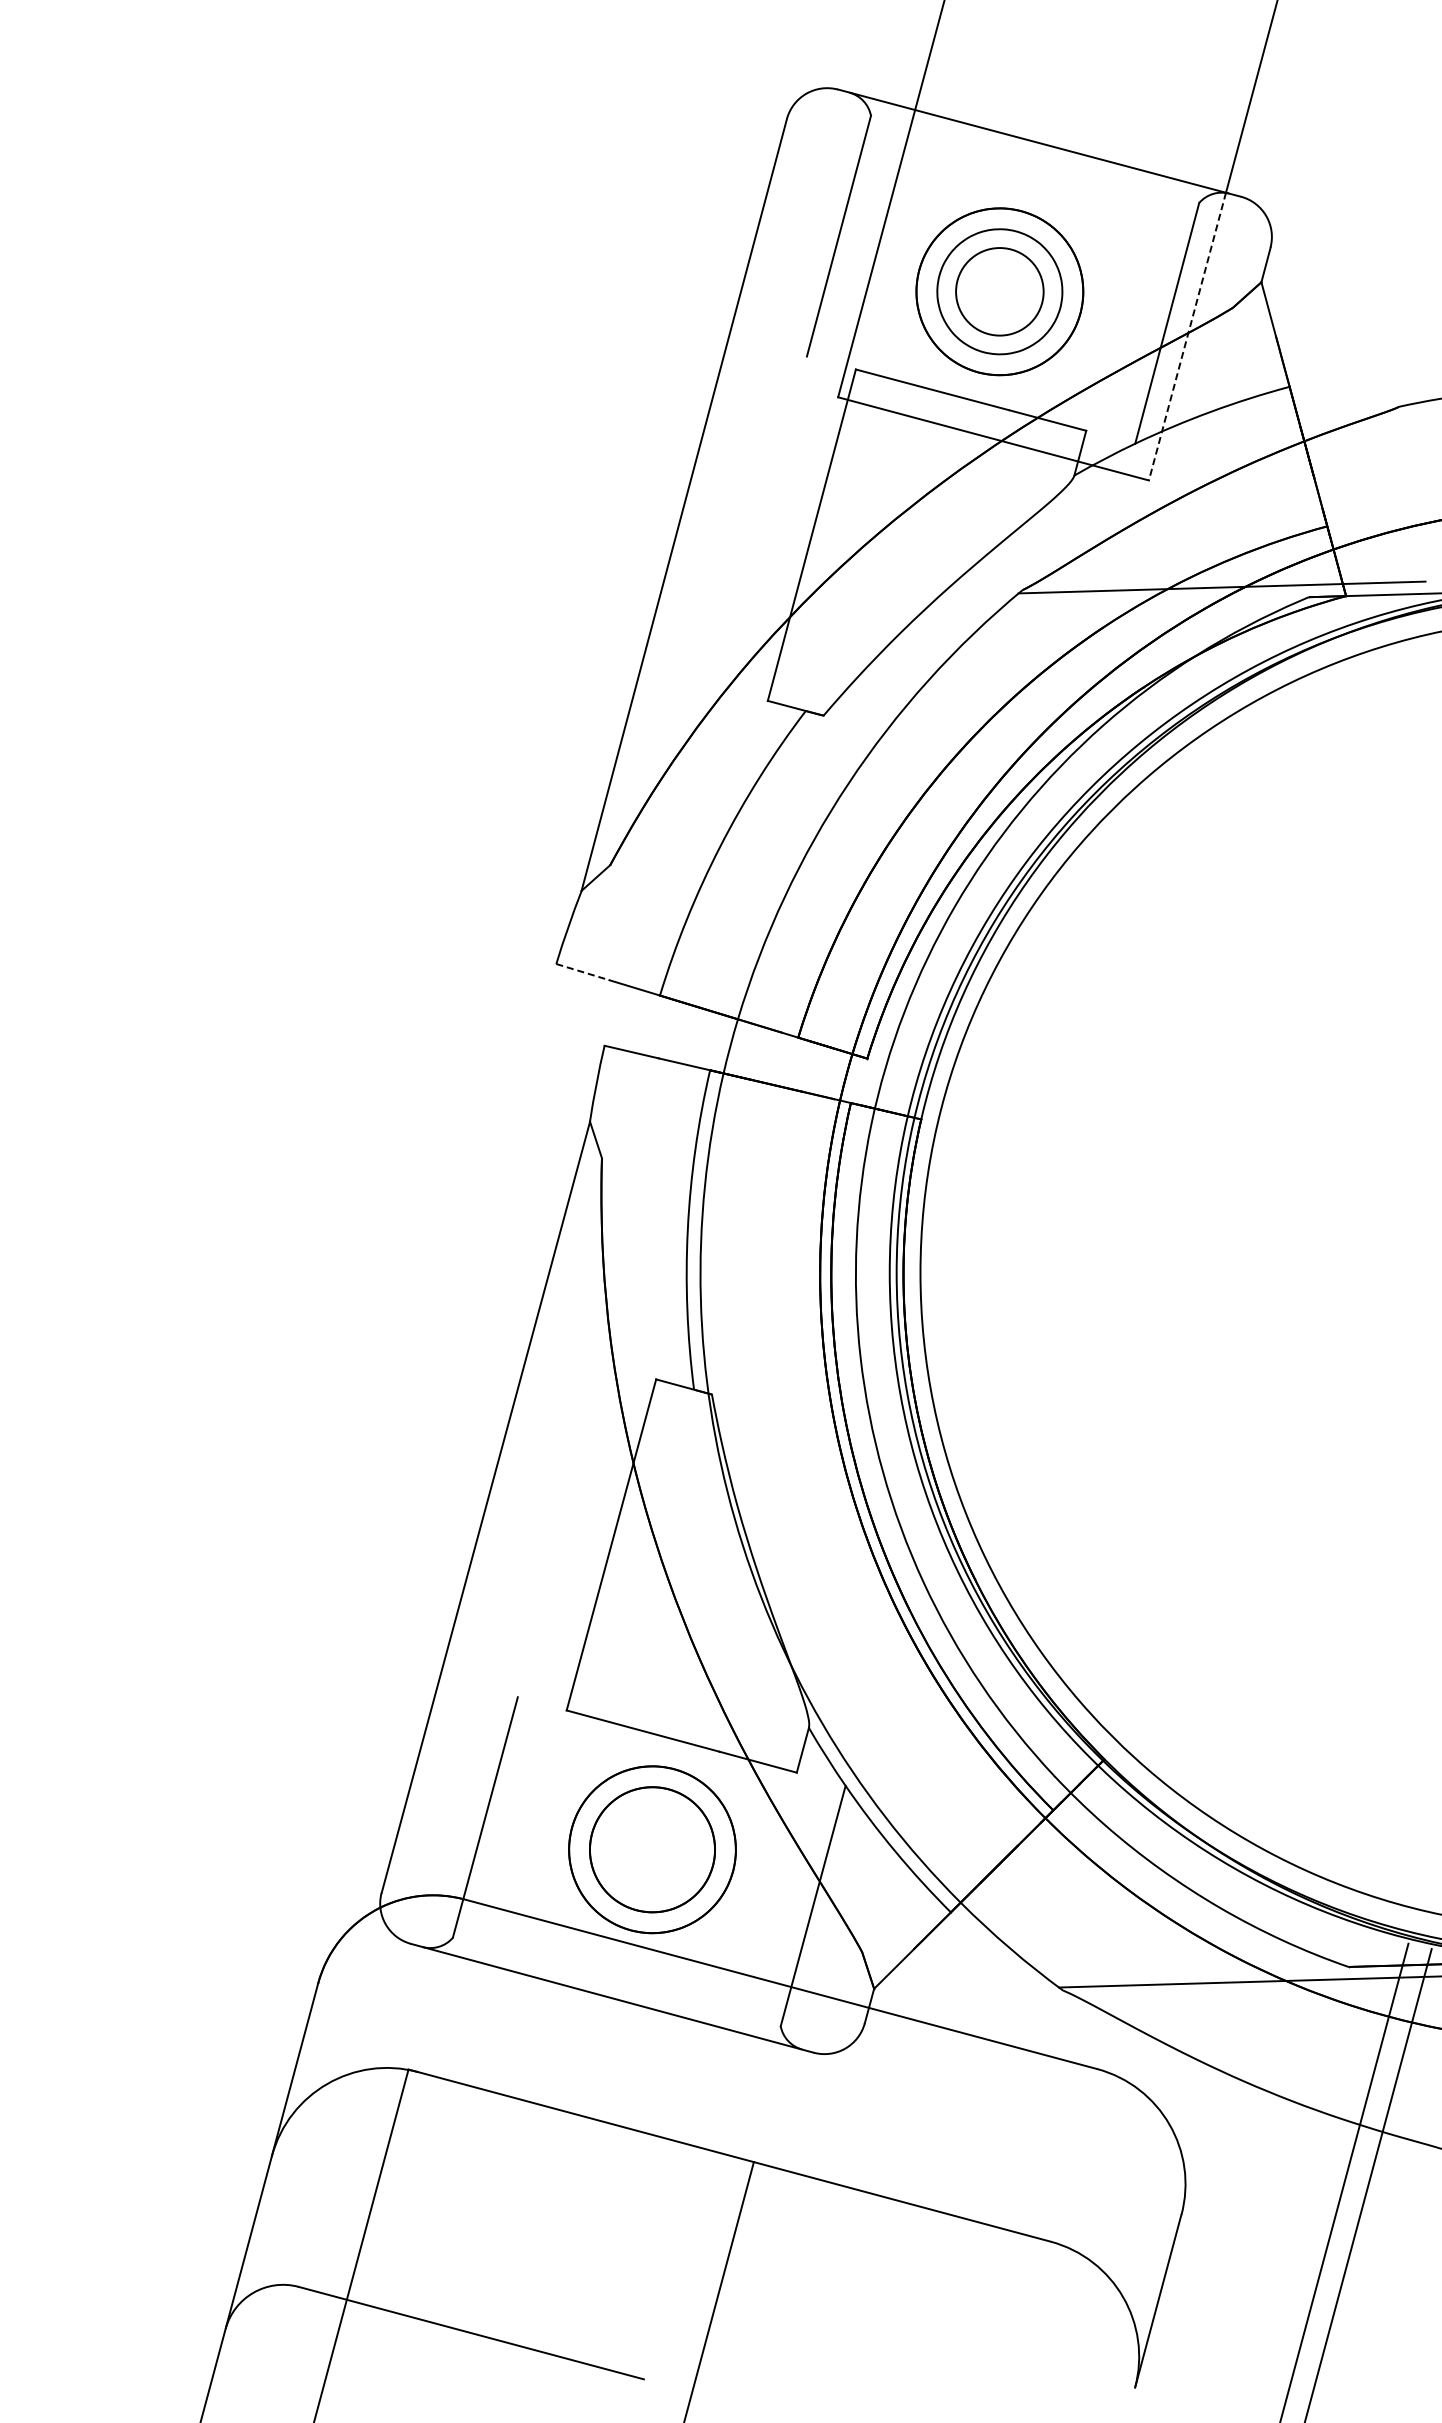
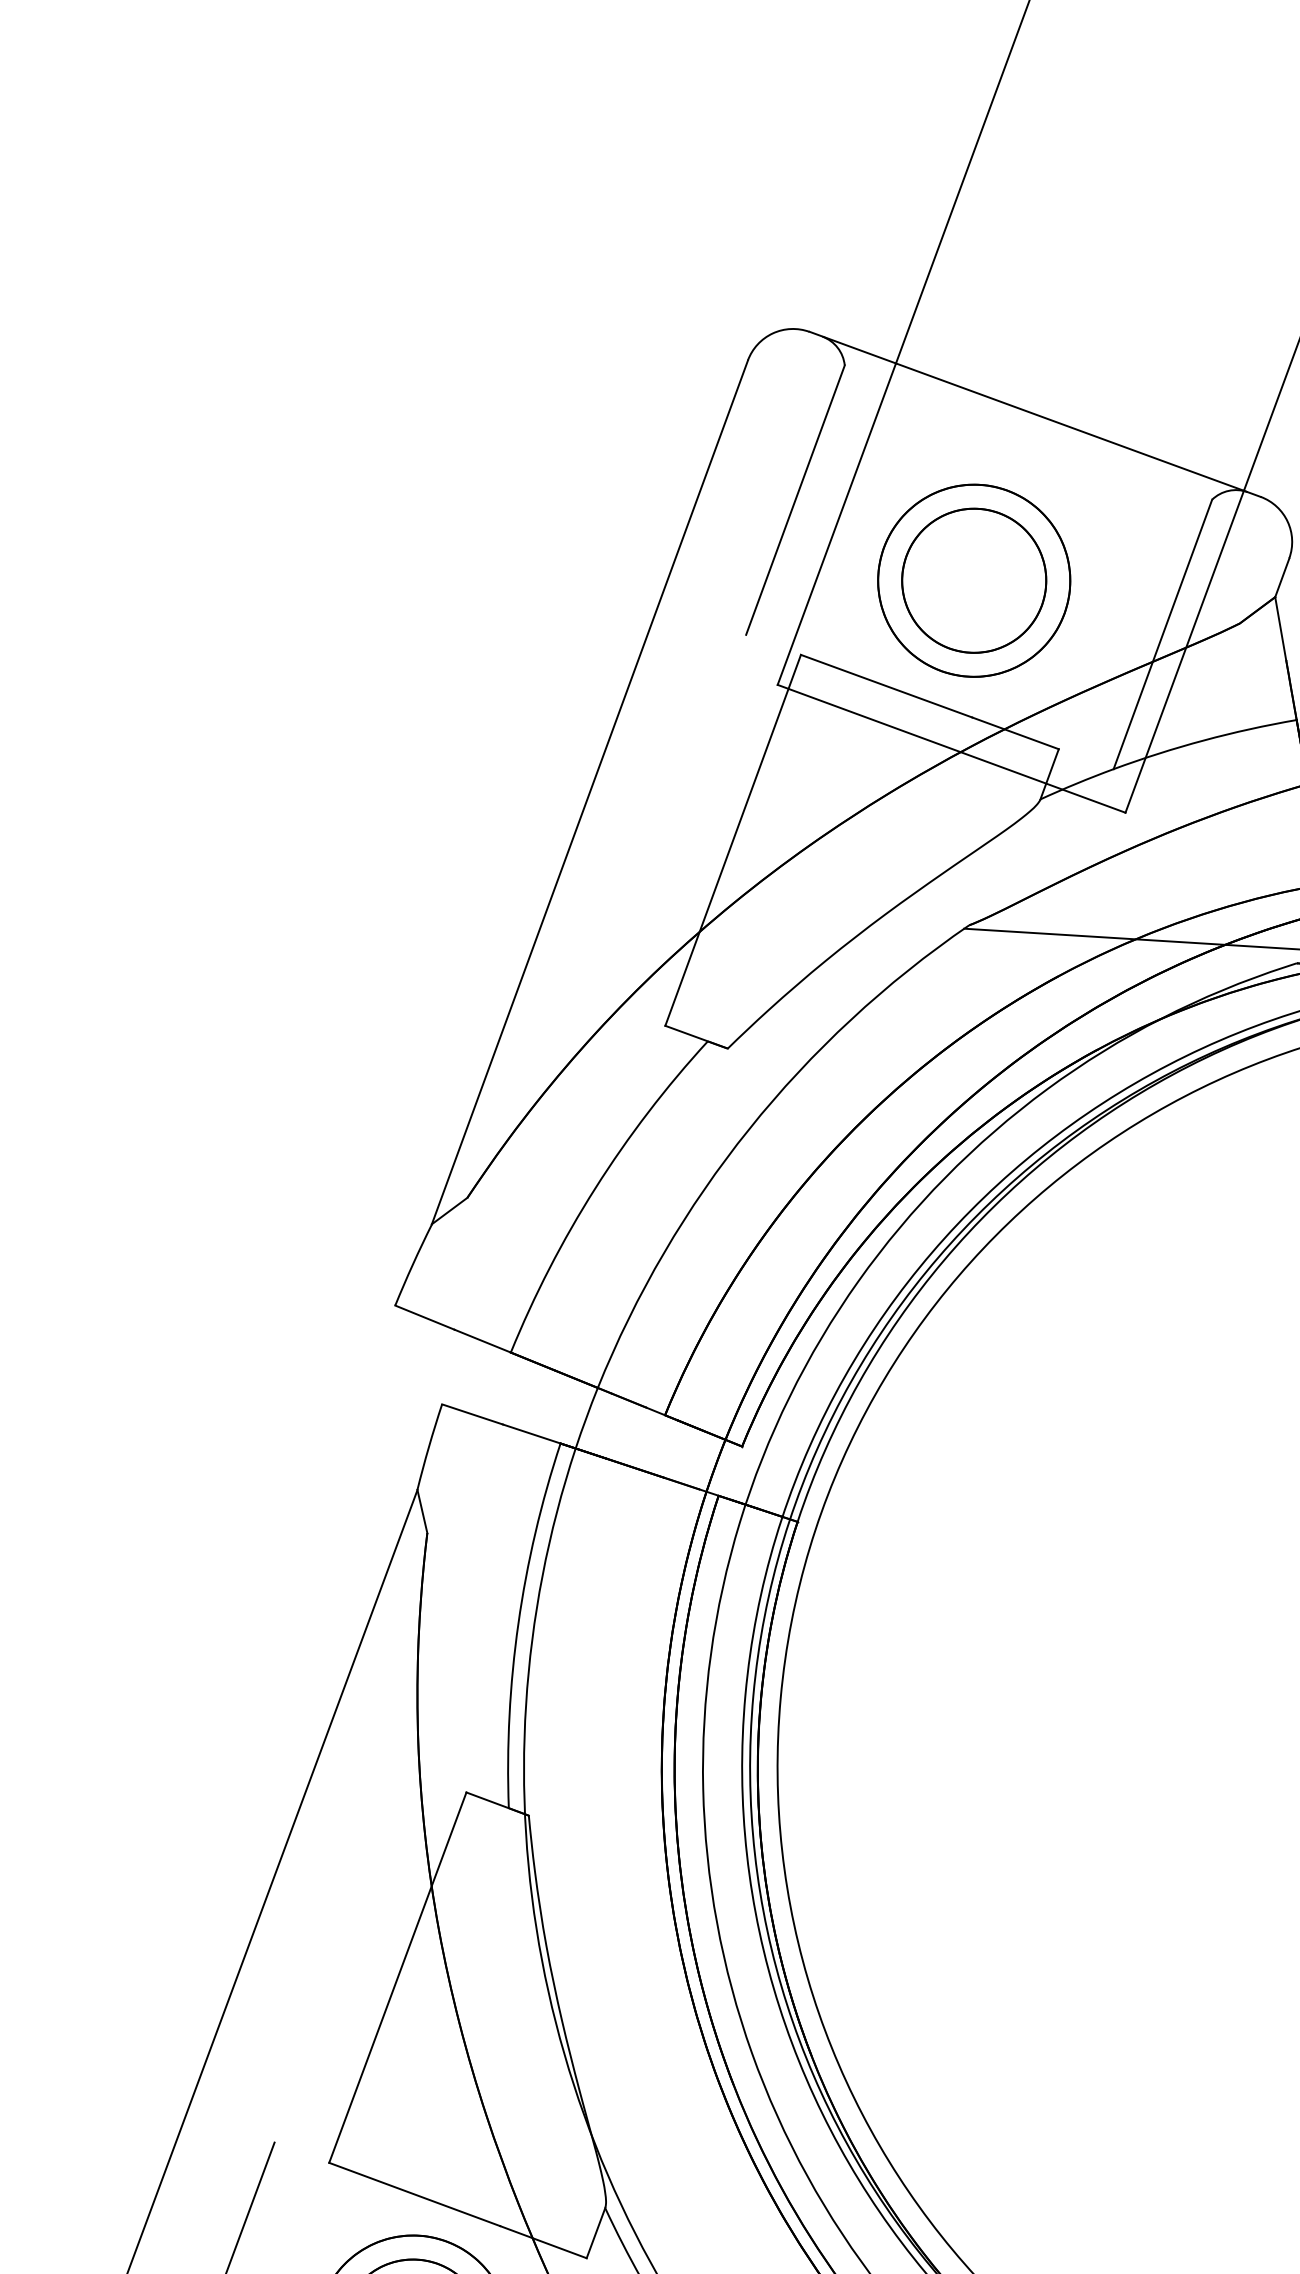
circle: (999, 291) -> (973, 580), size x1.43
line: (1187, 336) -> (1184, 651), dashed -> solid
line: (582, 972) -> (424, 1318), dashed -> solid

